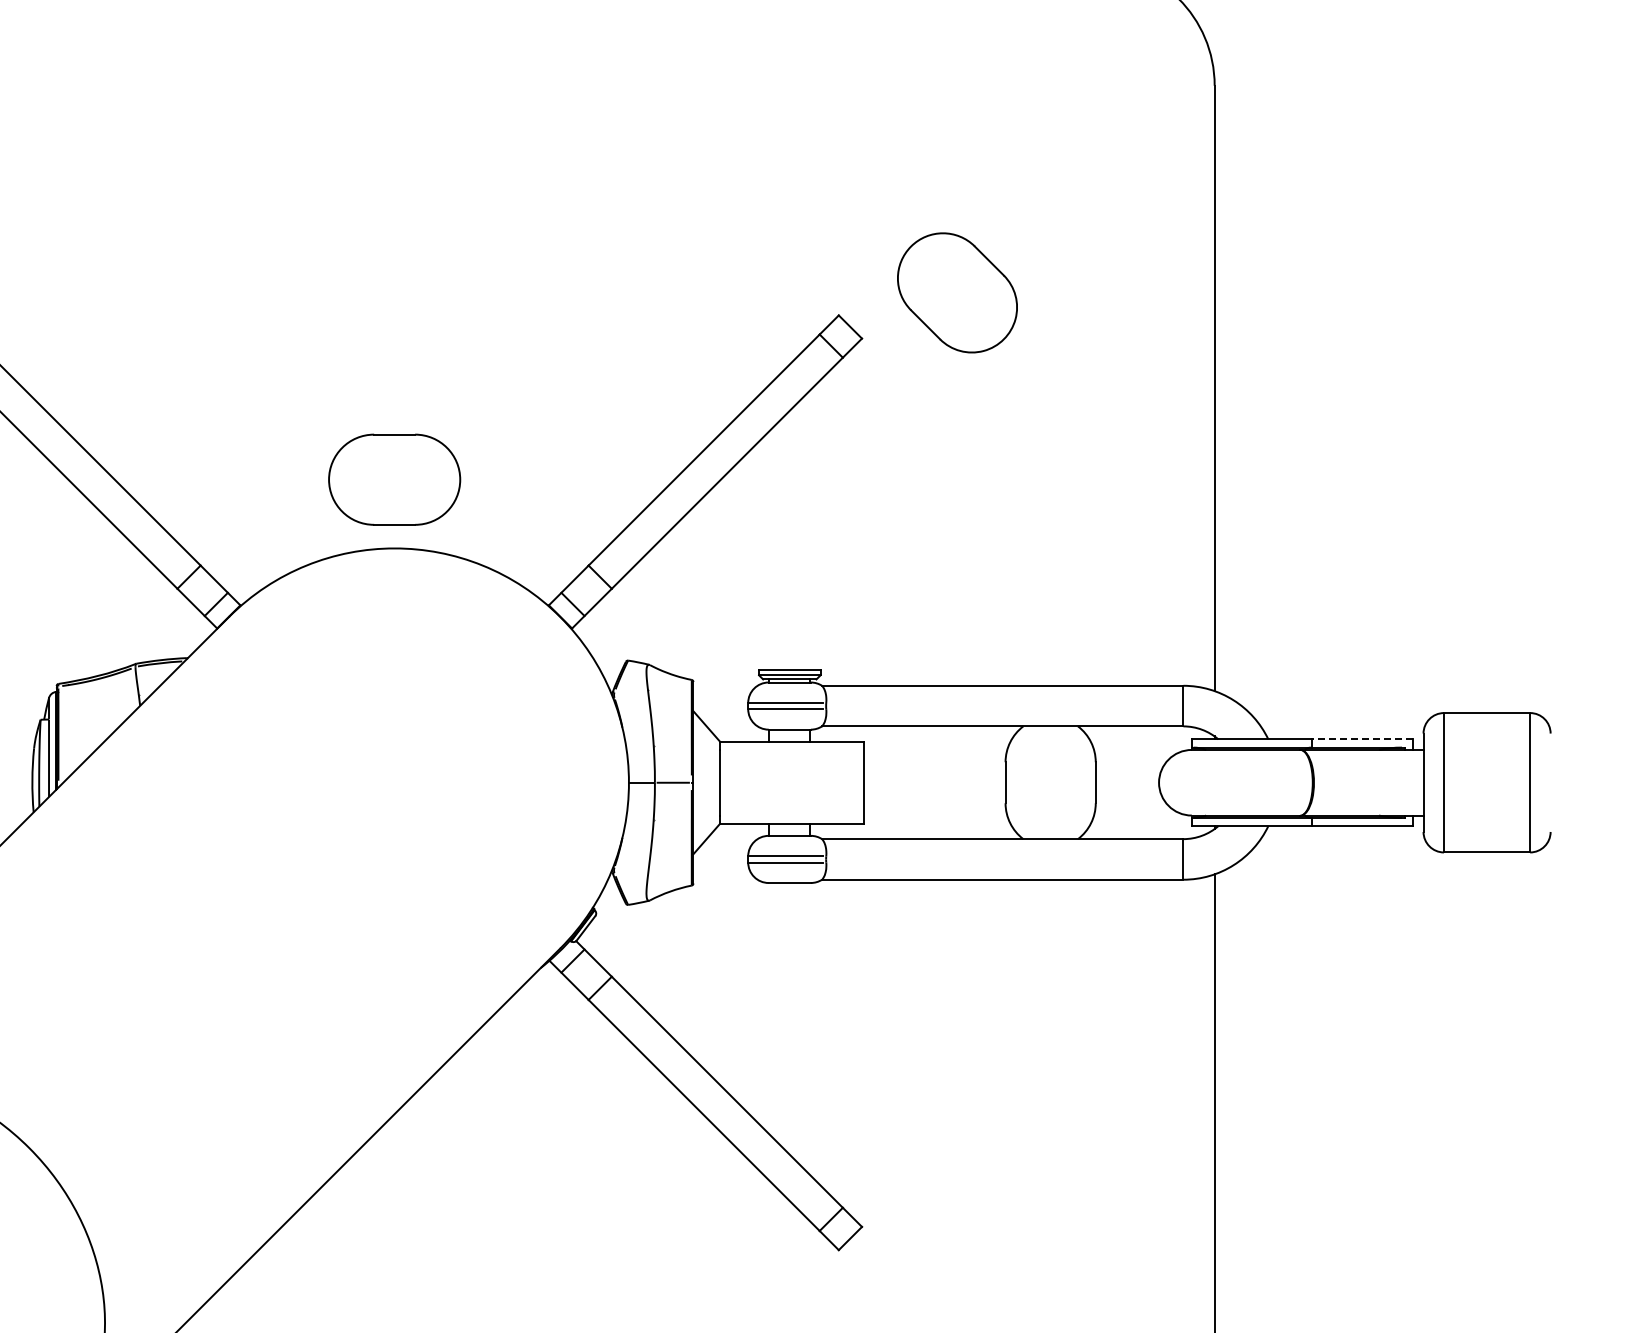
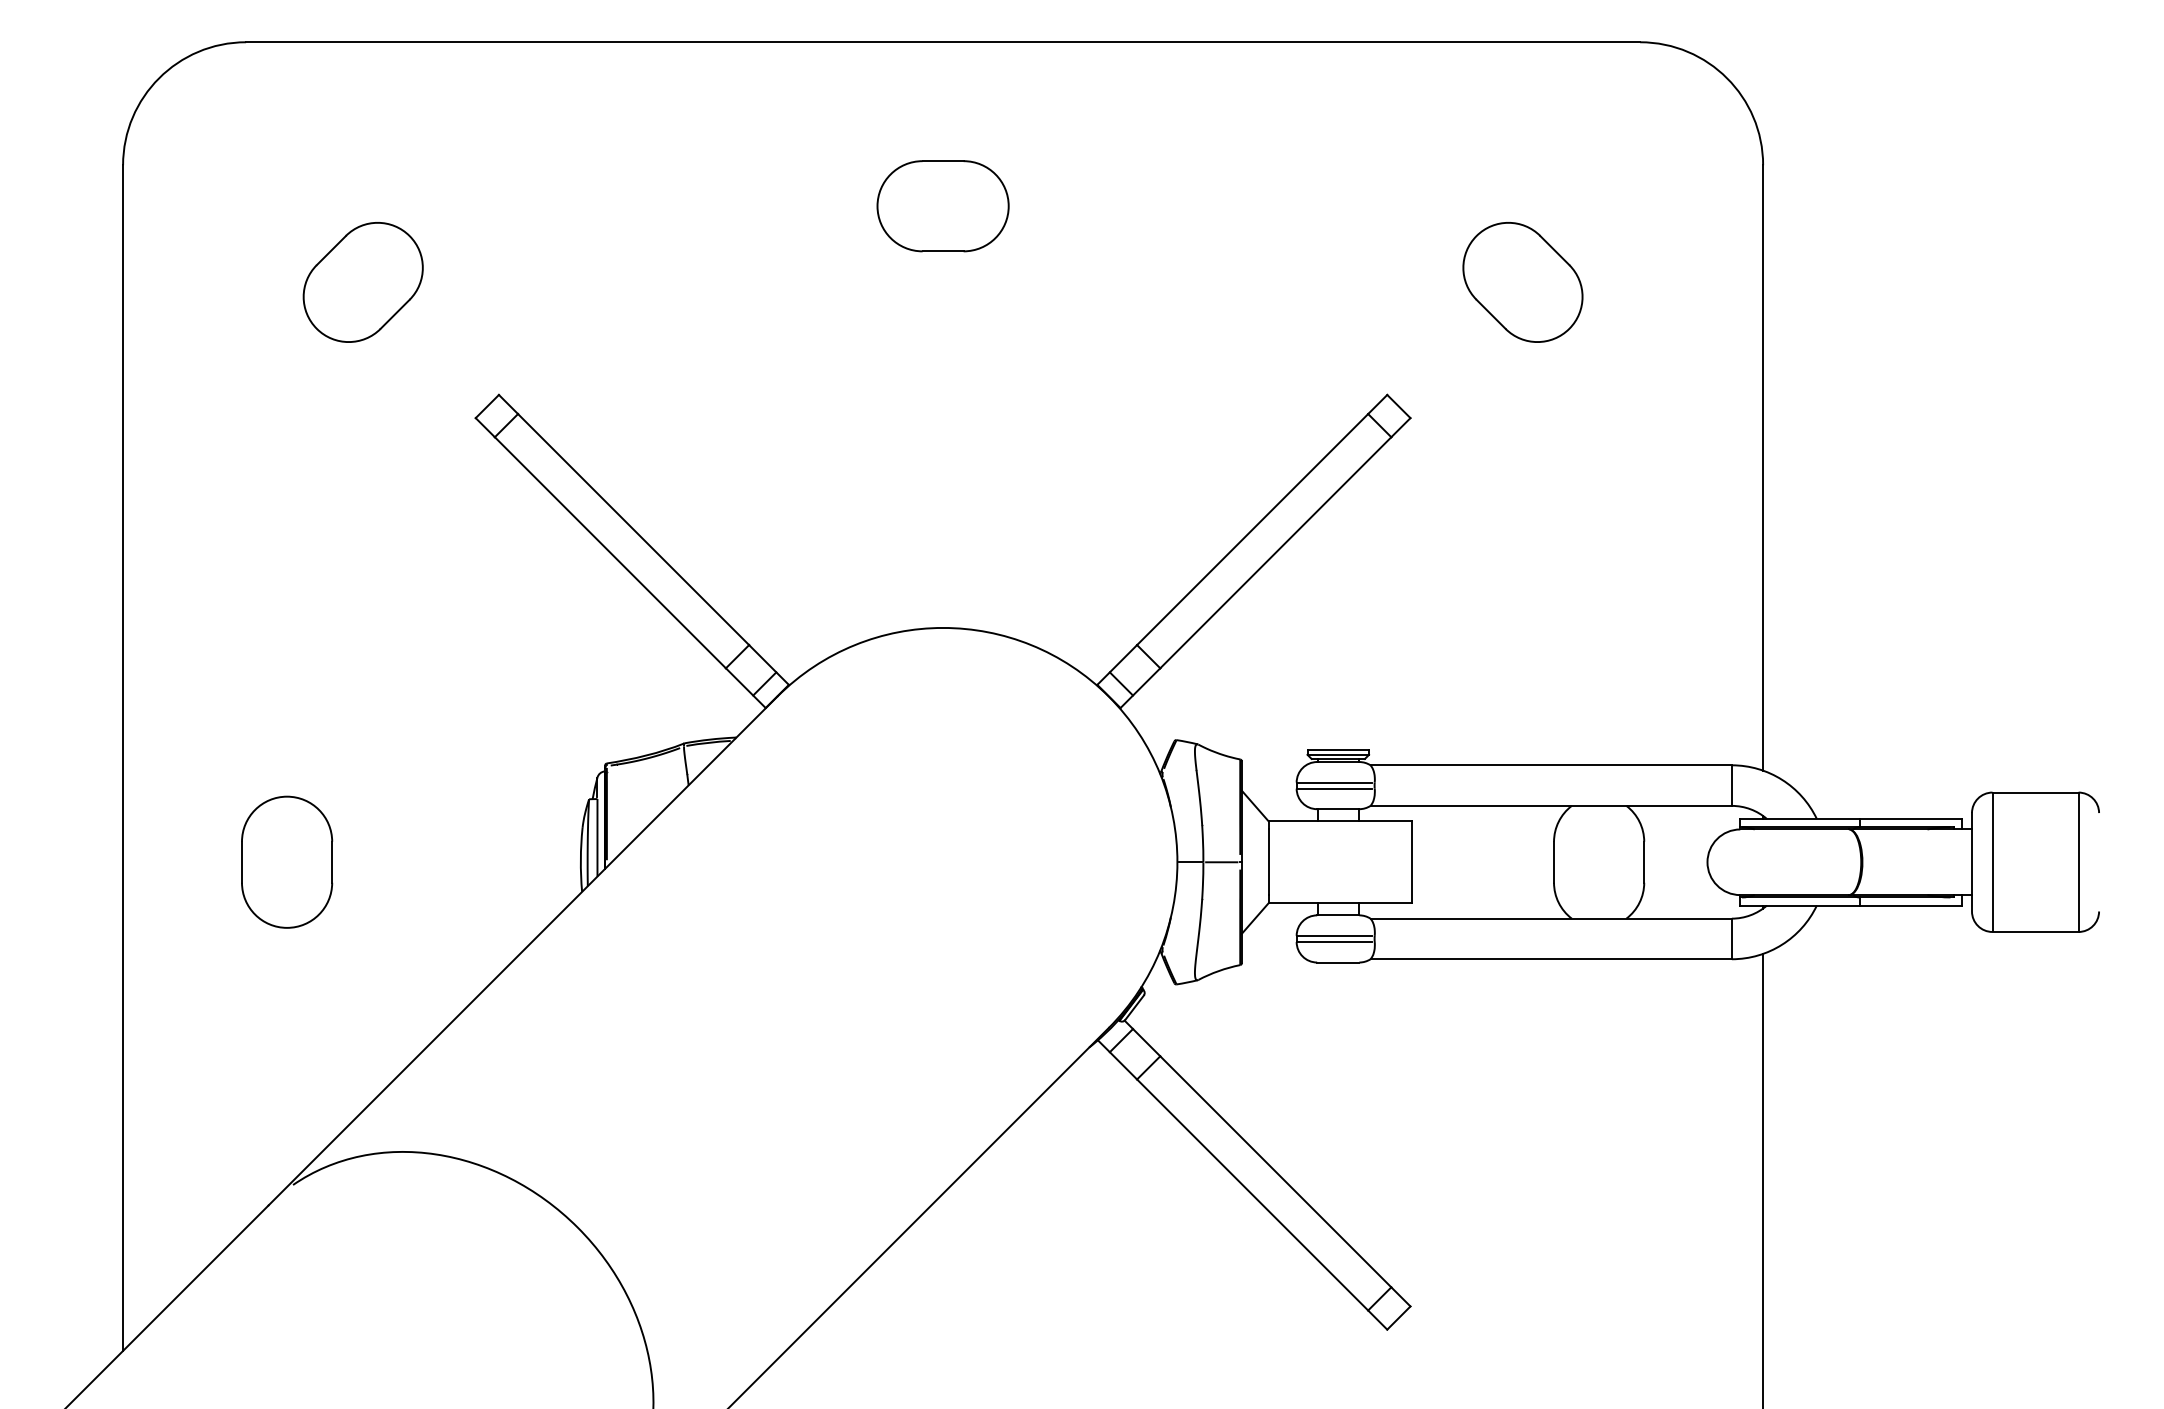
part: (957, 292) -> (1522, 282), moved
part: (394, 479) -> (942, 206), moved
line: (1362, 738) -> (1910, 818), dashed -> solid

